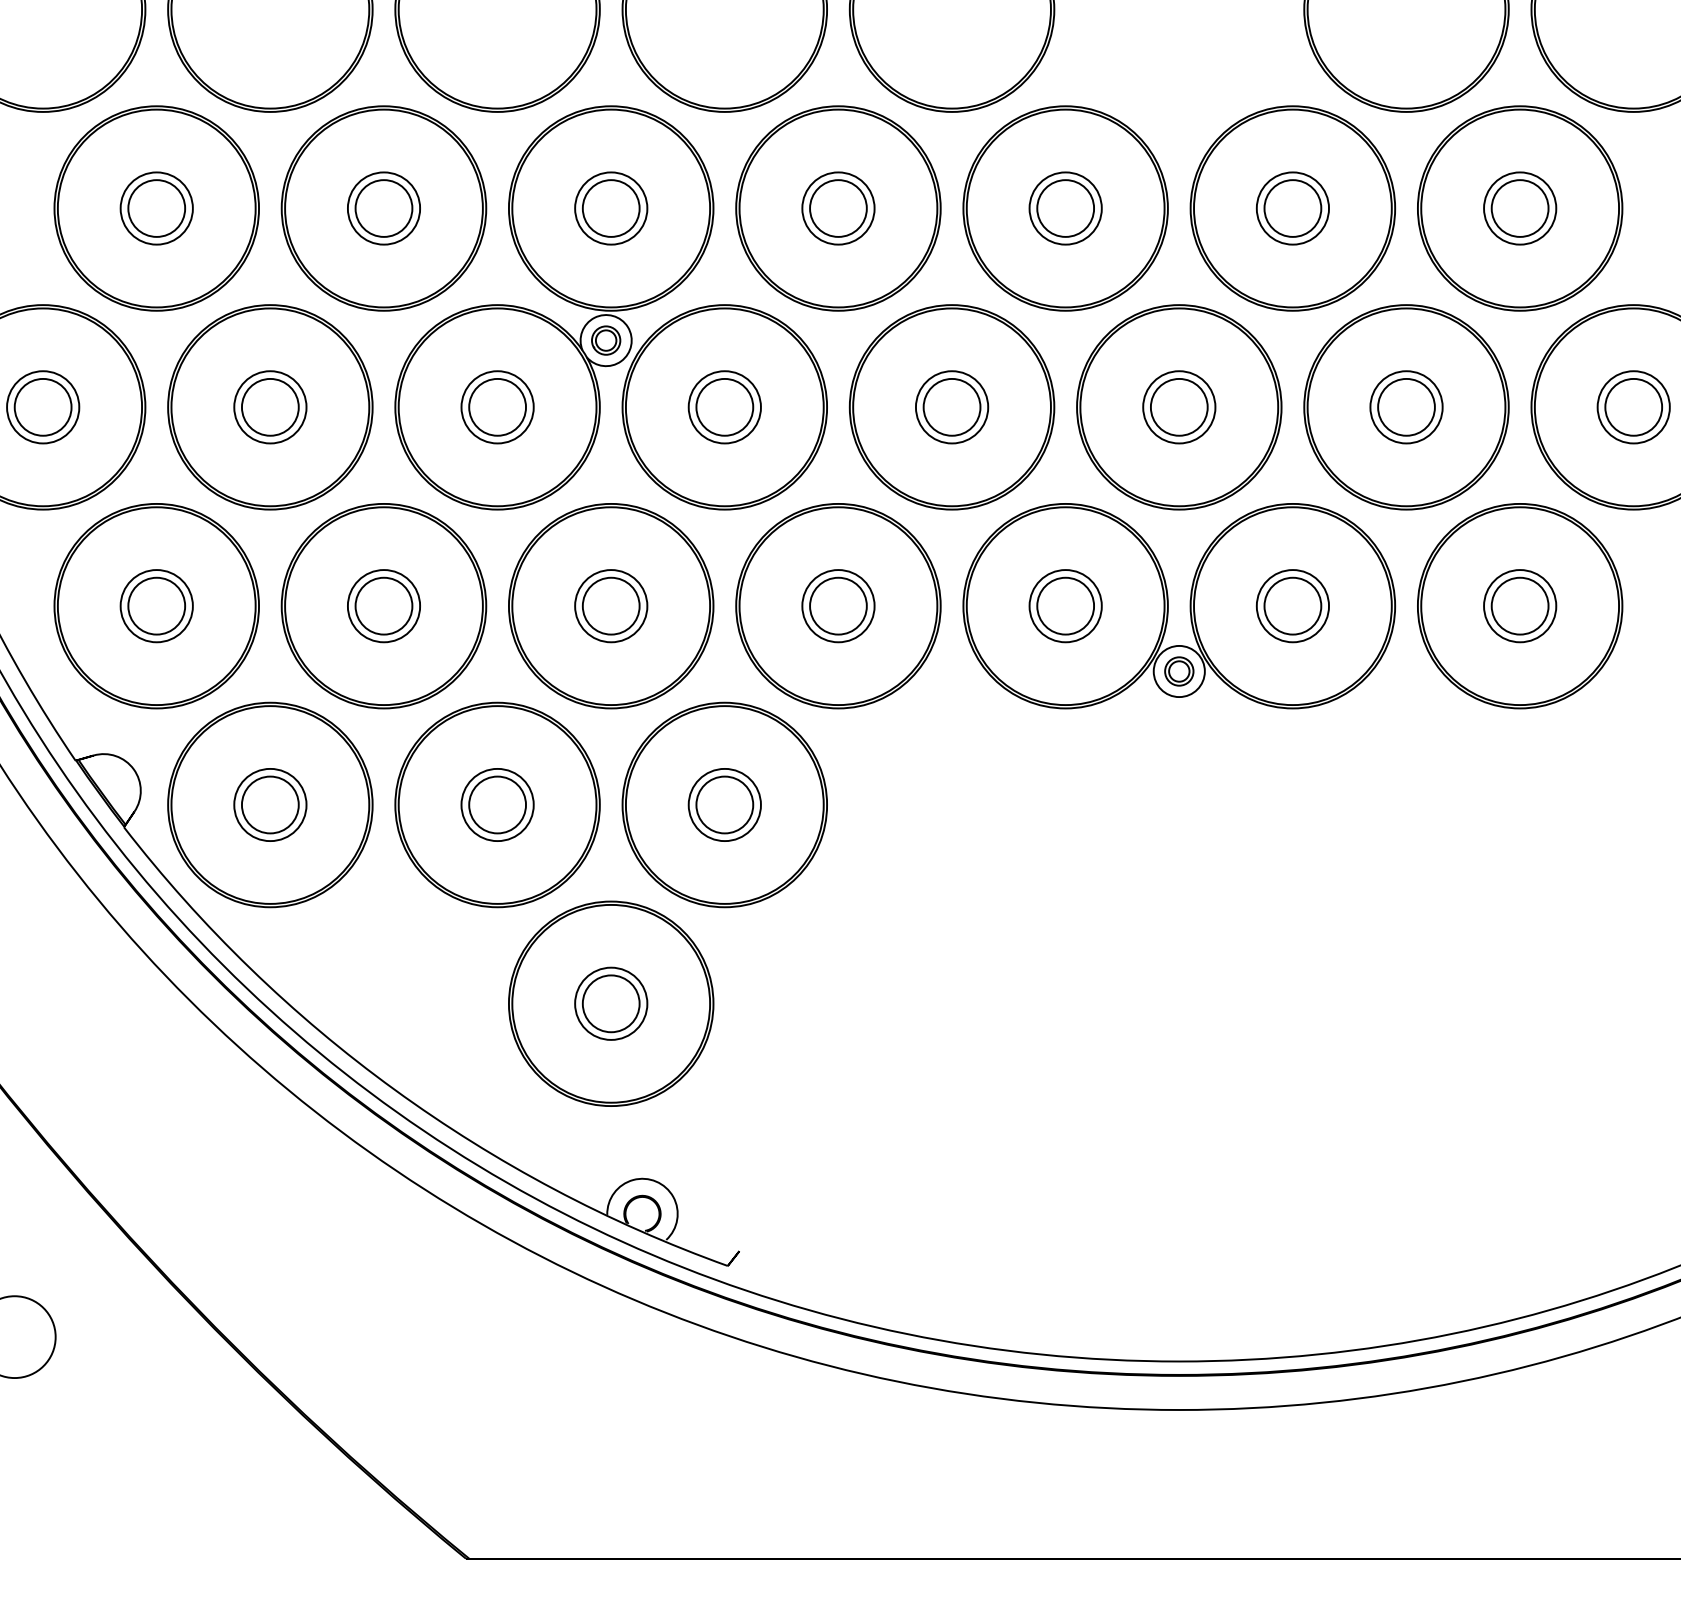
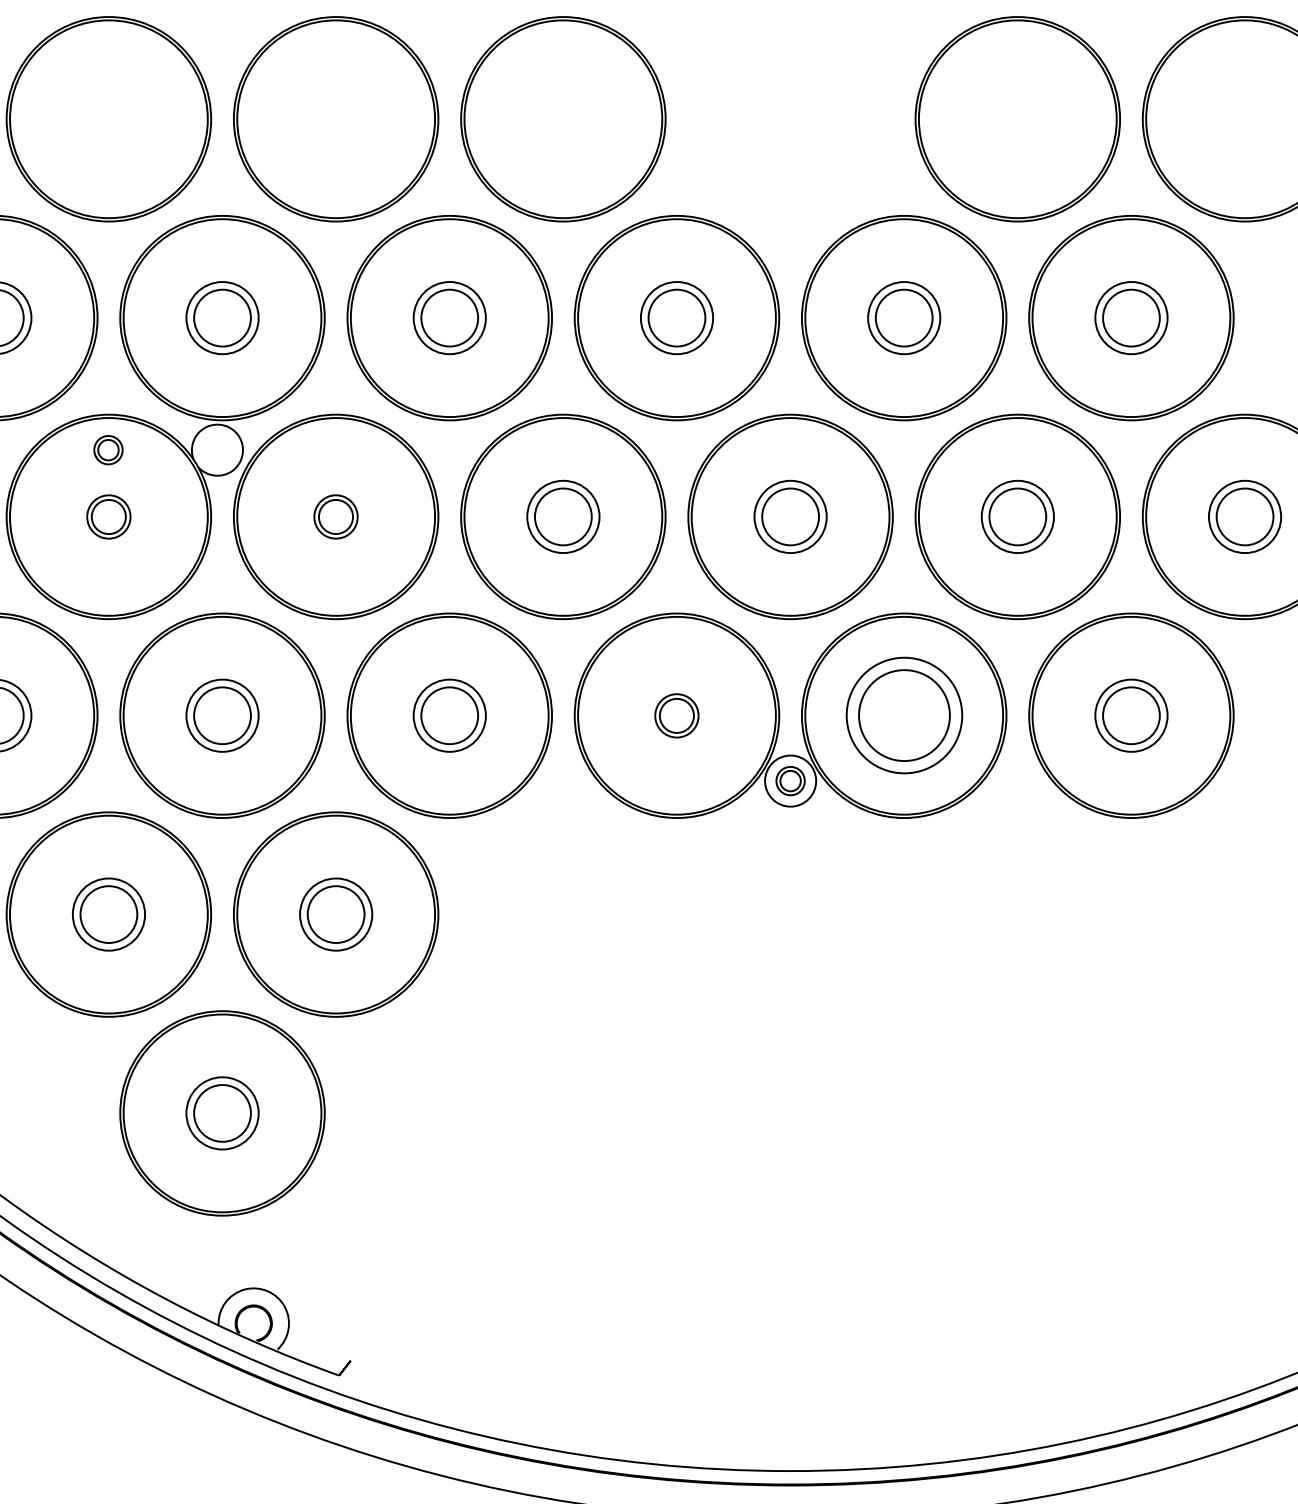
part: (606, 340) -> (108, 450), moved
part: (497, 407) -> (108, 517), size x0.6
part: (724, 407) -> (335, 517), size x0.6
part: (1065, 606) -> (676, 716), size x0.6
part: (1292, 606) -> (903, 716), size x1.6

